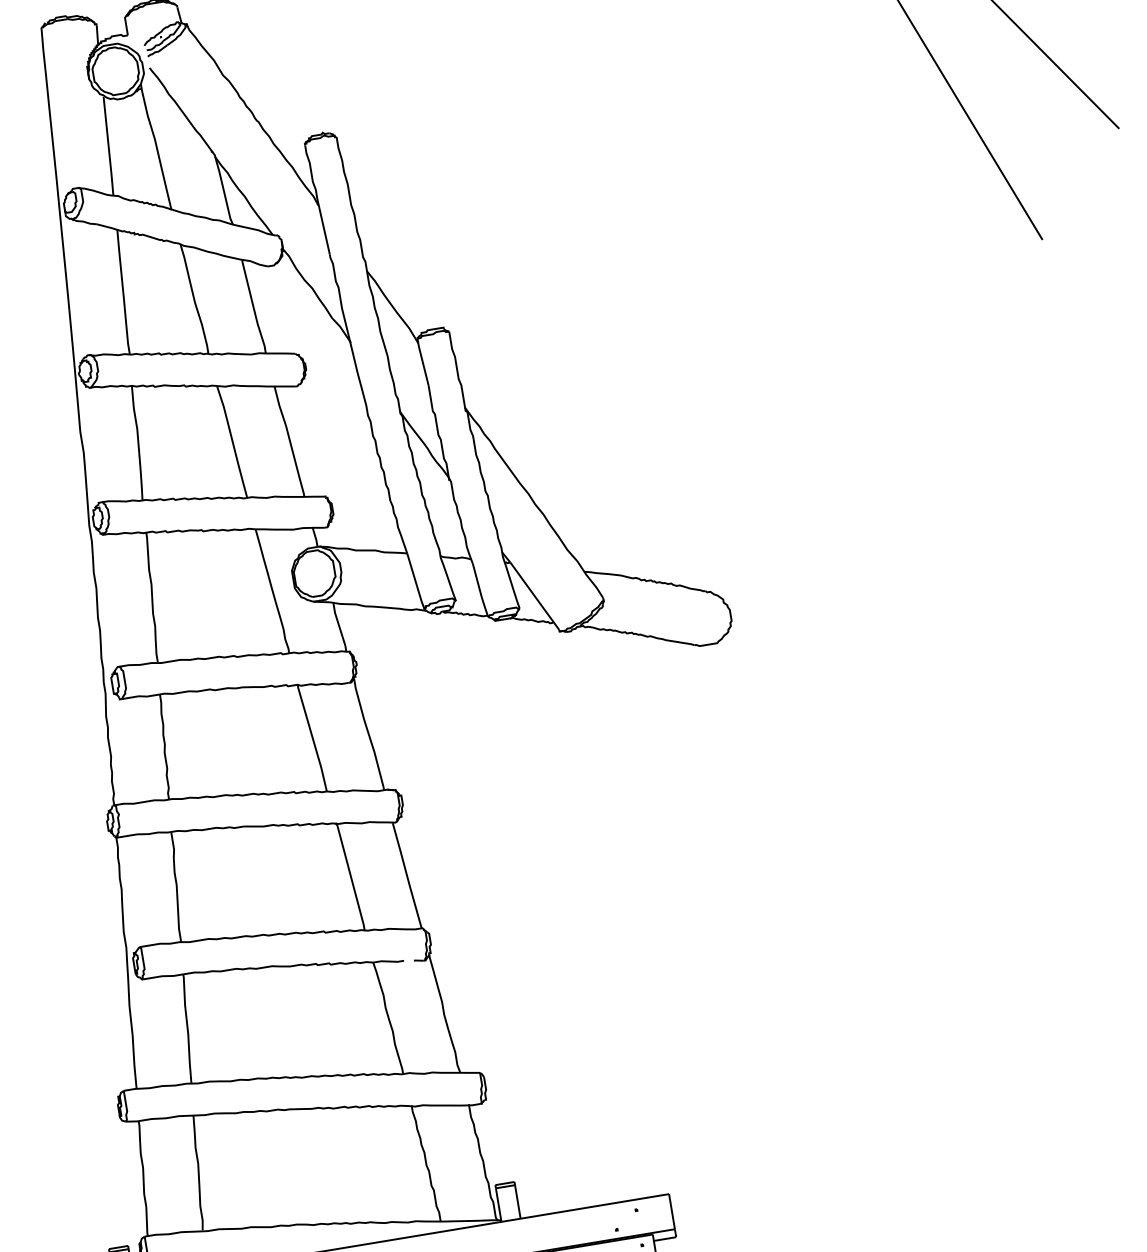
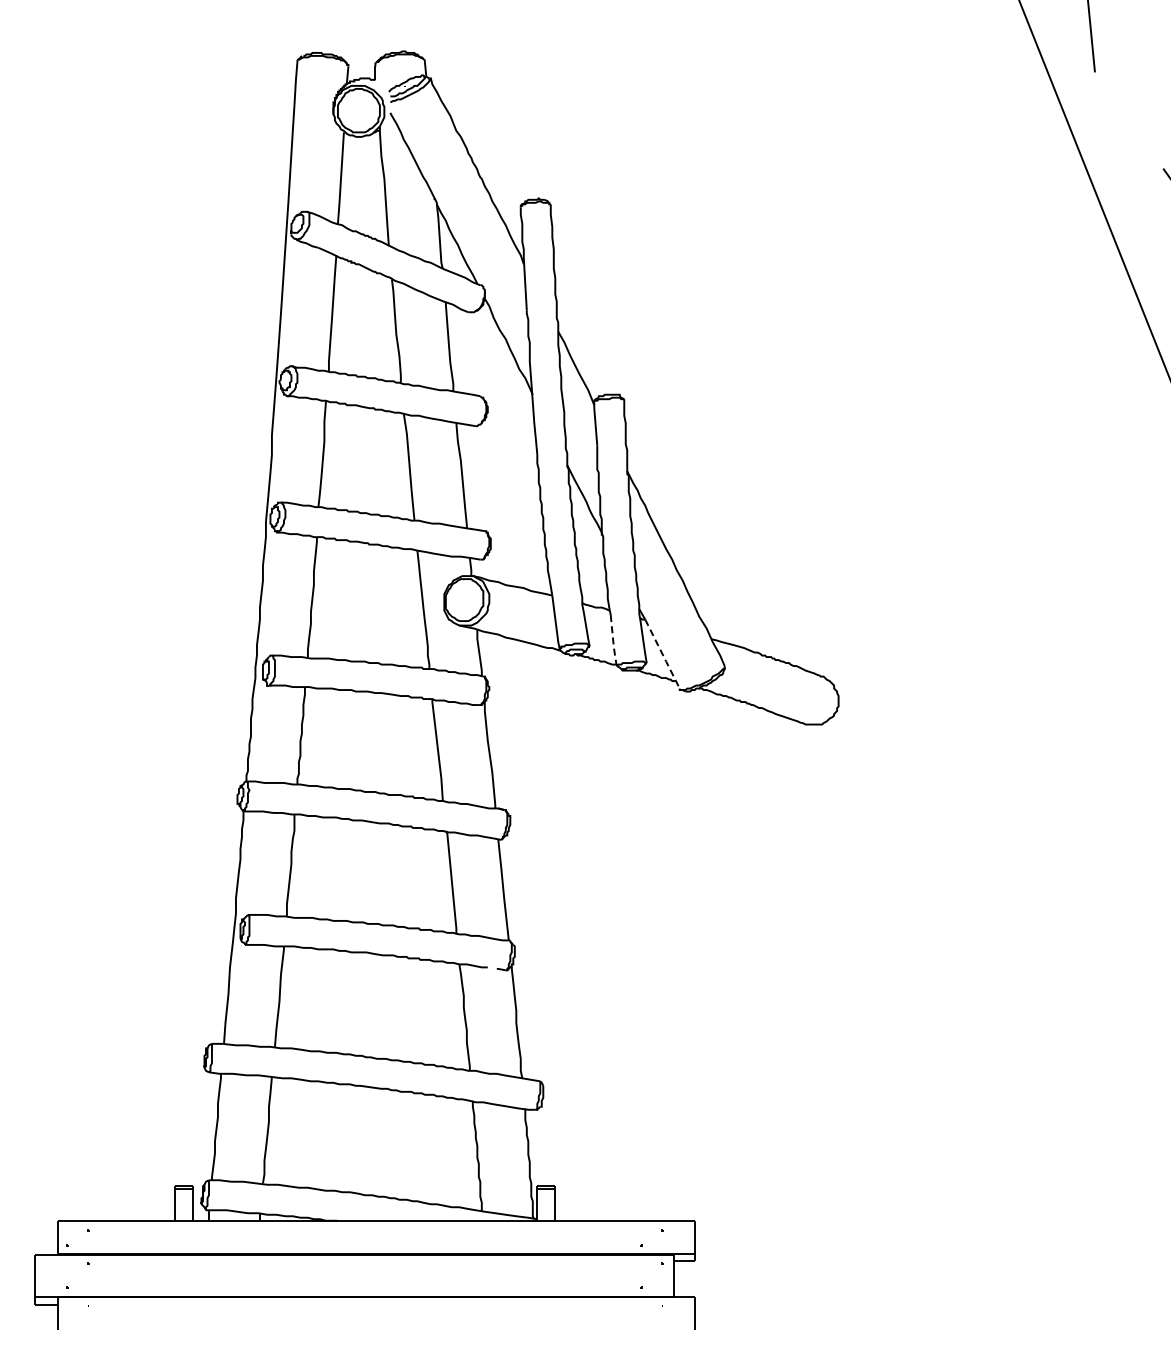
line: (480, 592) -> (613, 642), solid -> dashed
line: (536, 597) -> (663, 655), solid -> dashed

